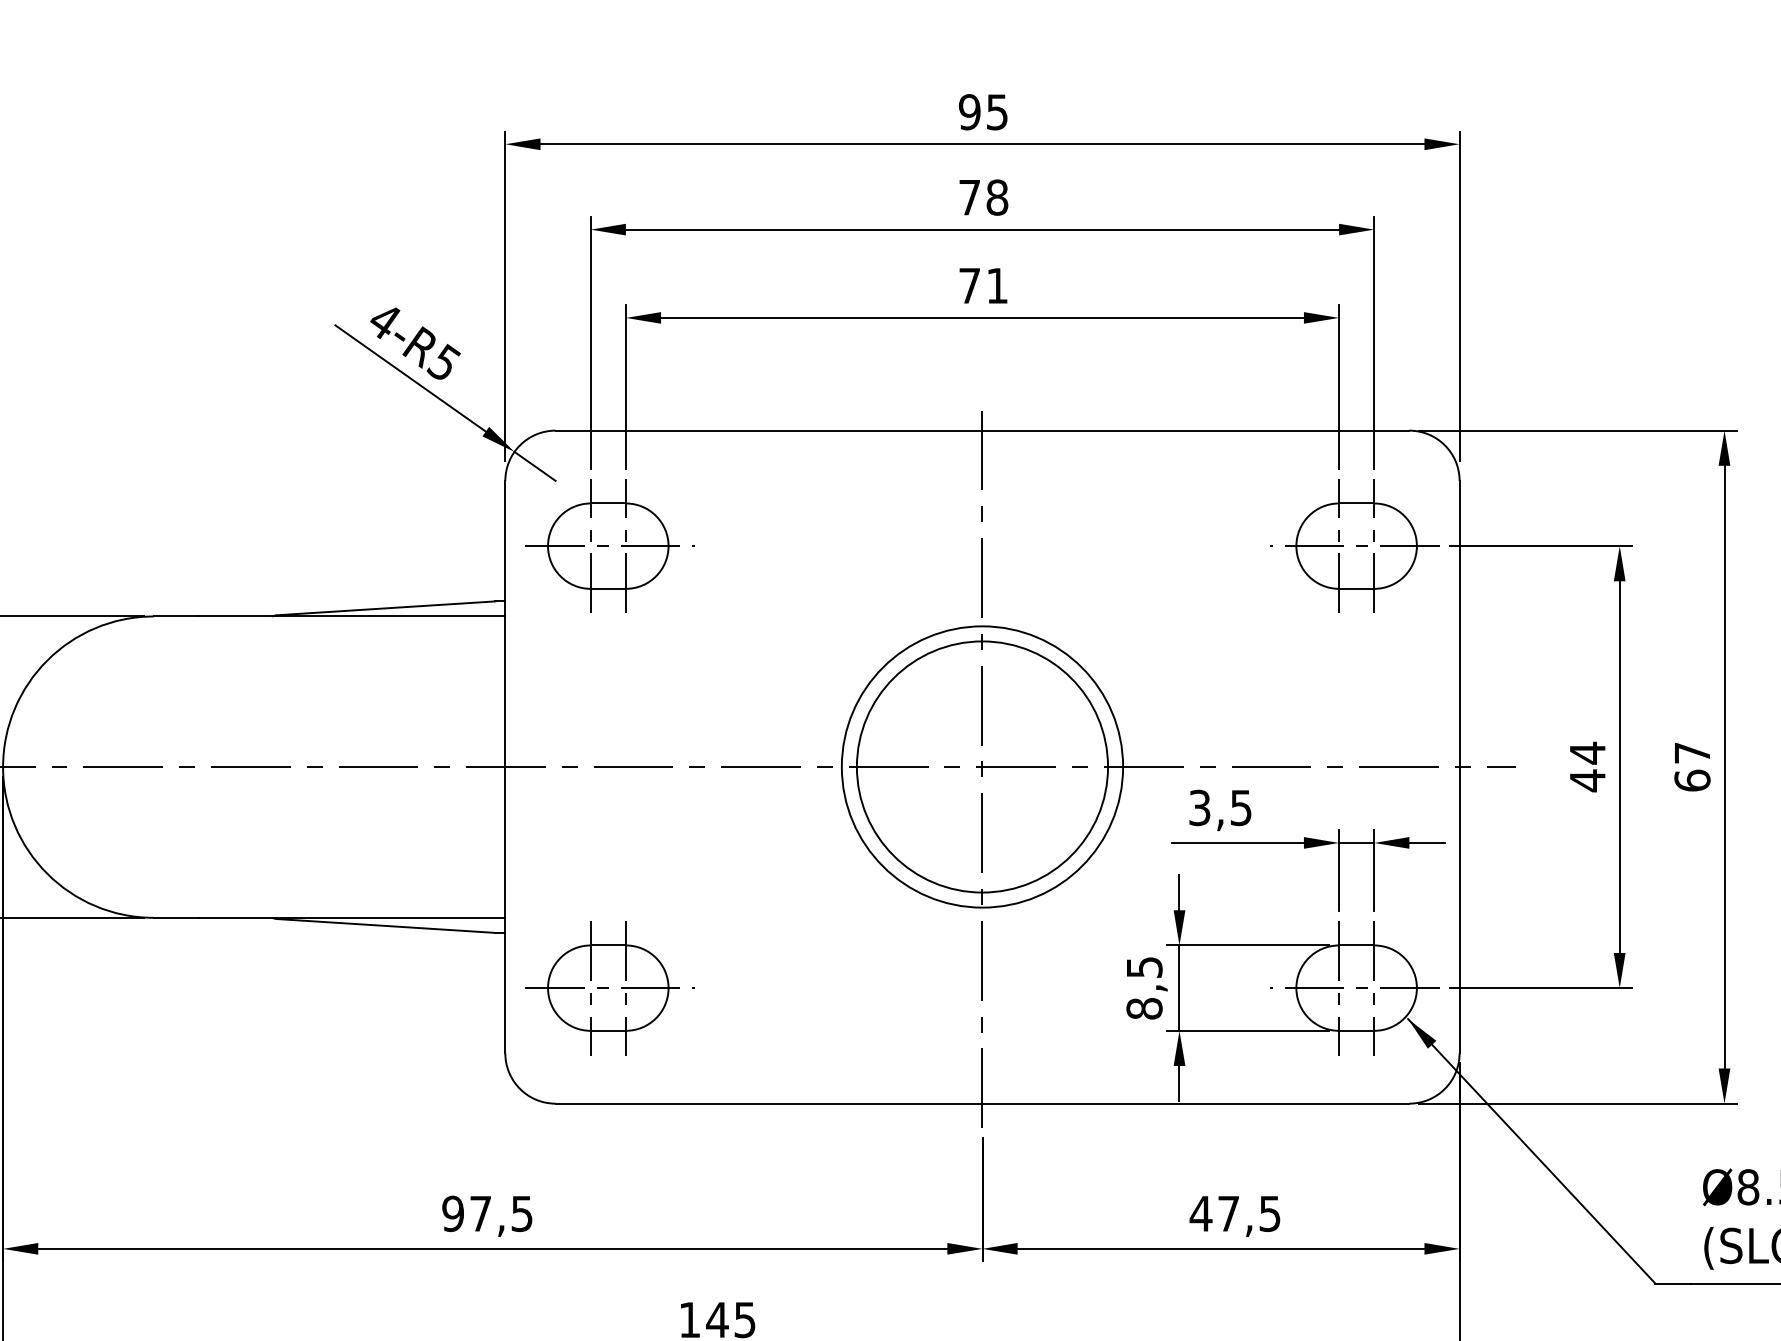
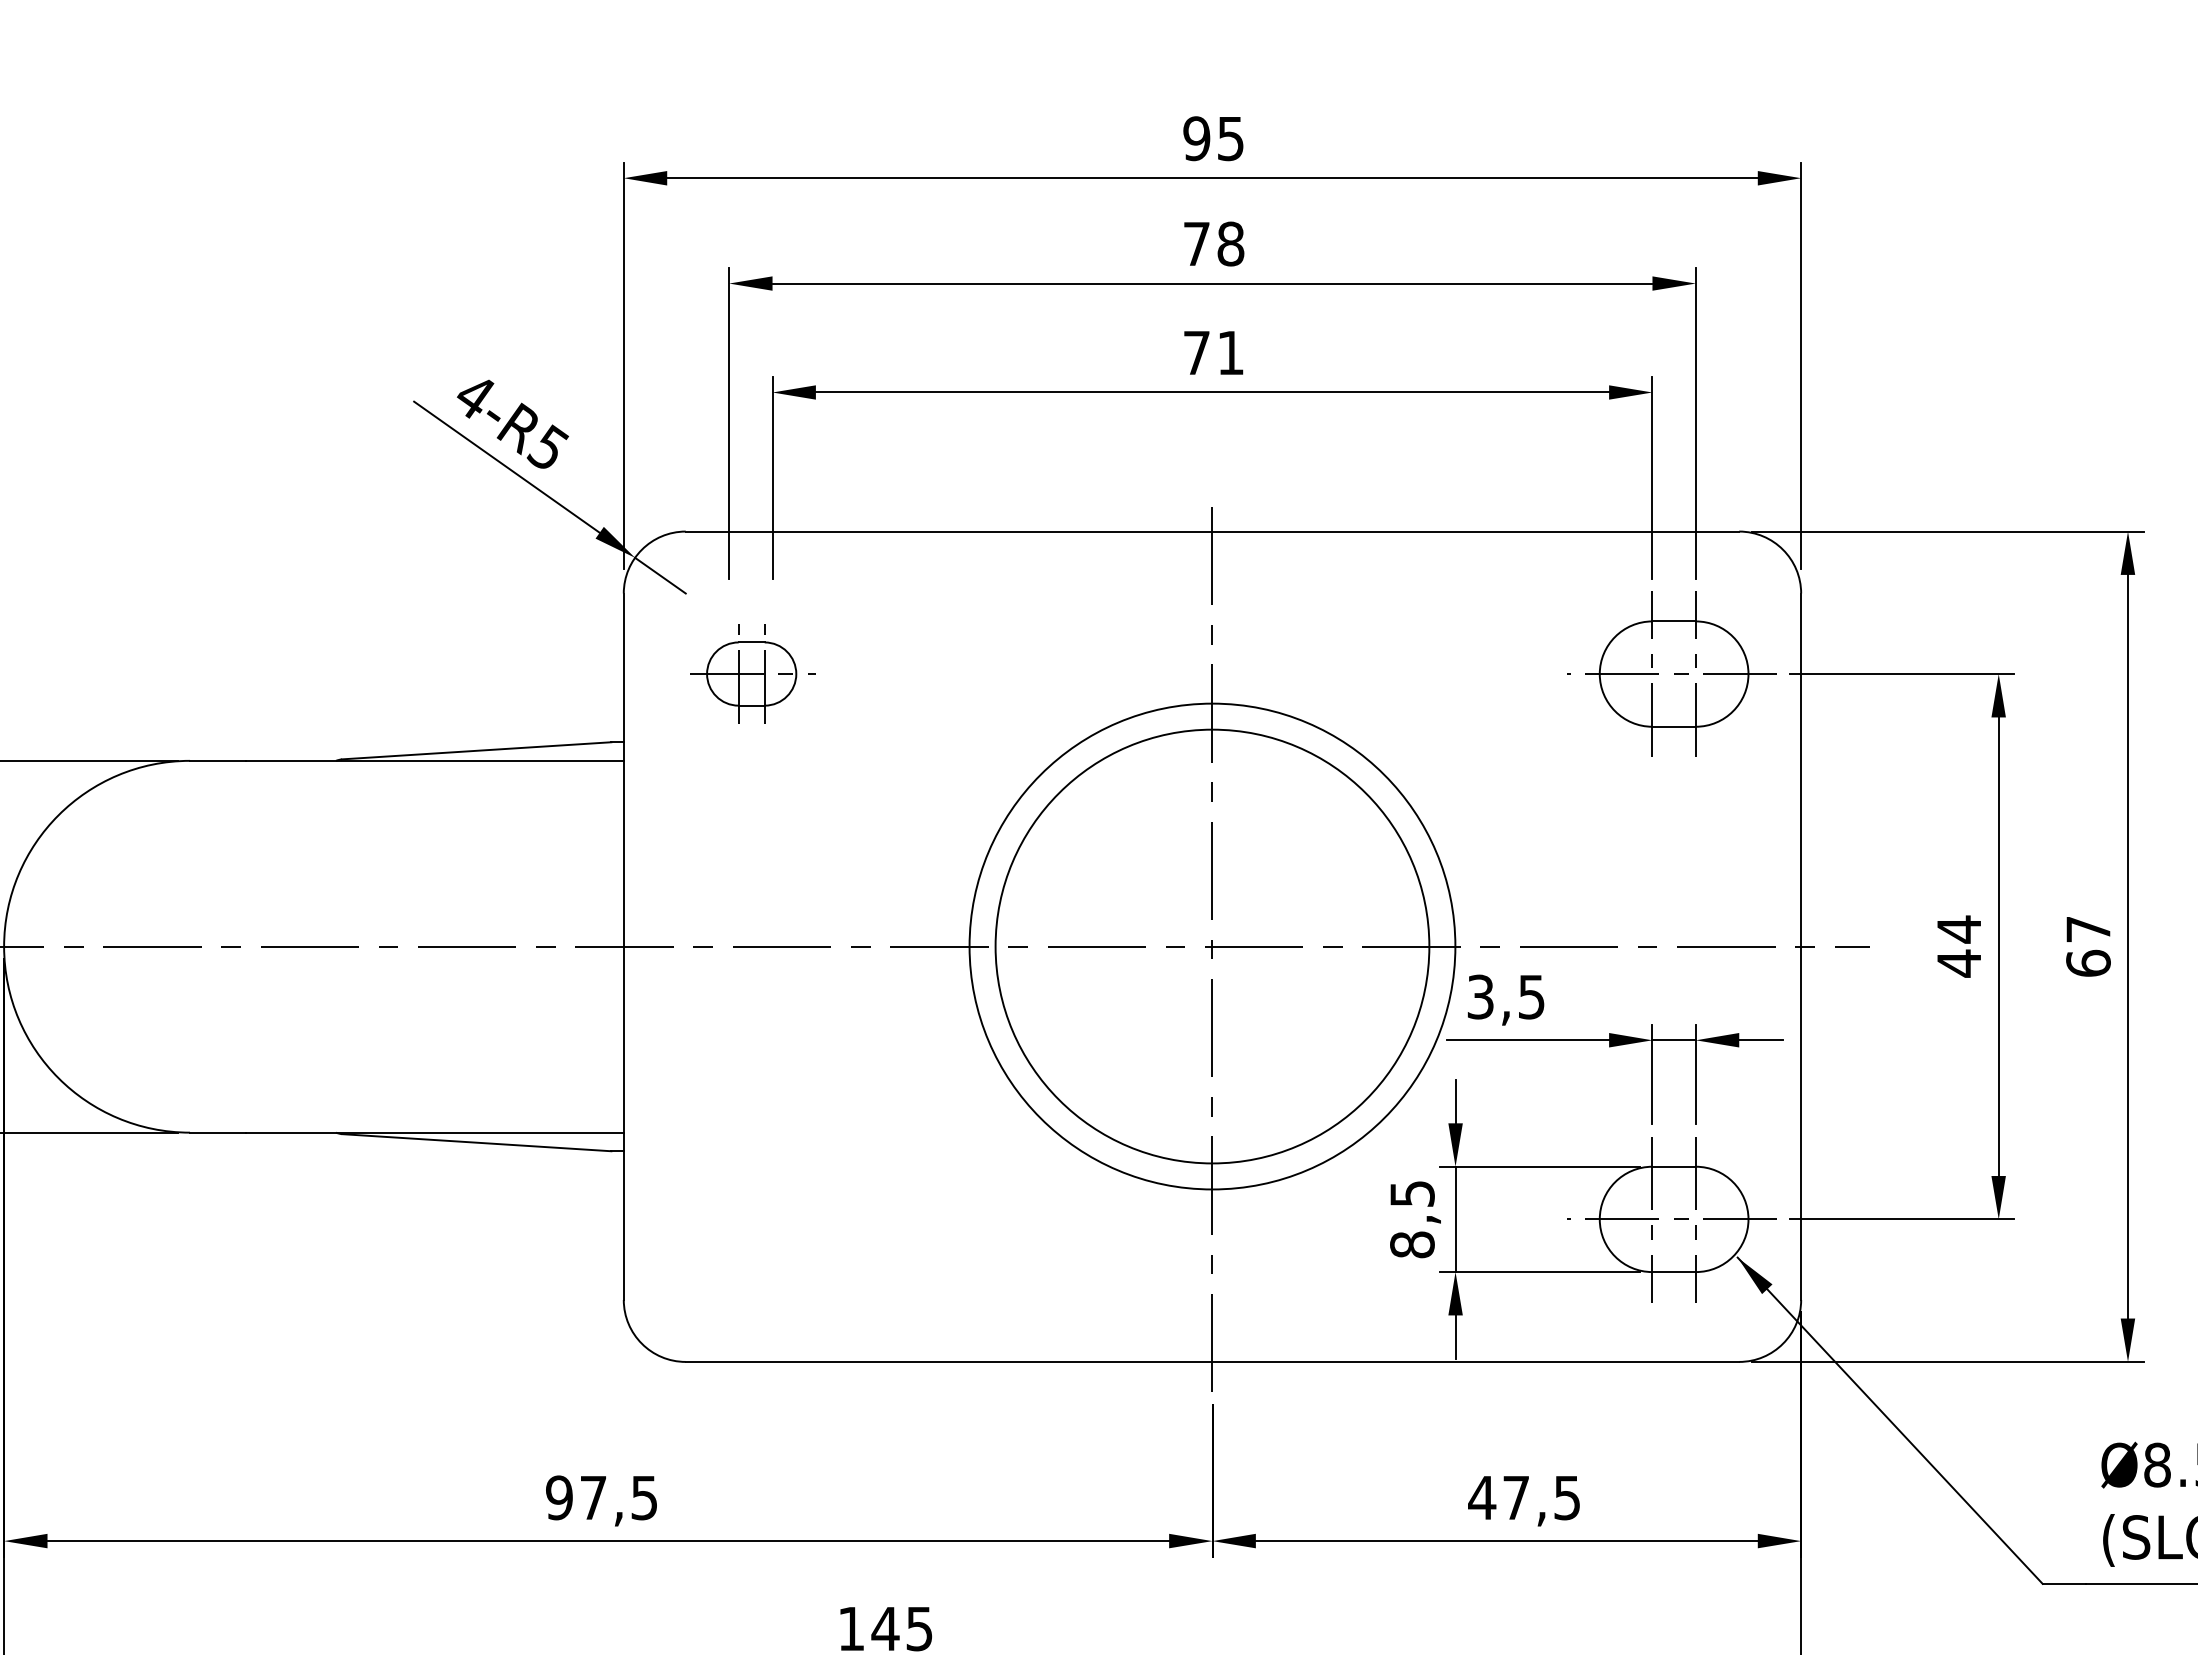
part: (609, 545) -> (752, 673), size x0.6
circle: (981, 766) -> (1211, 946), size x1.4
circle: (982, 766) -> (1212, 946), size x1.4
part: (609, 988) -> (752, 1219), removed

